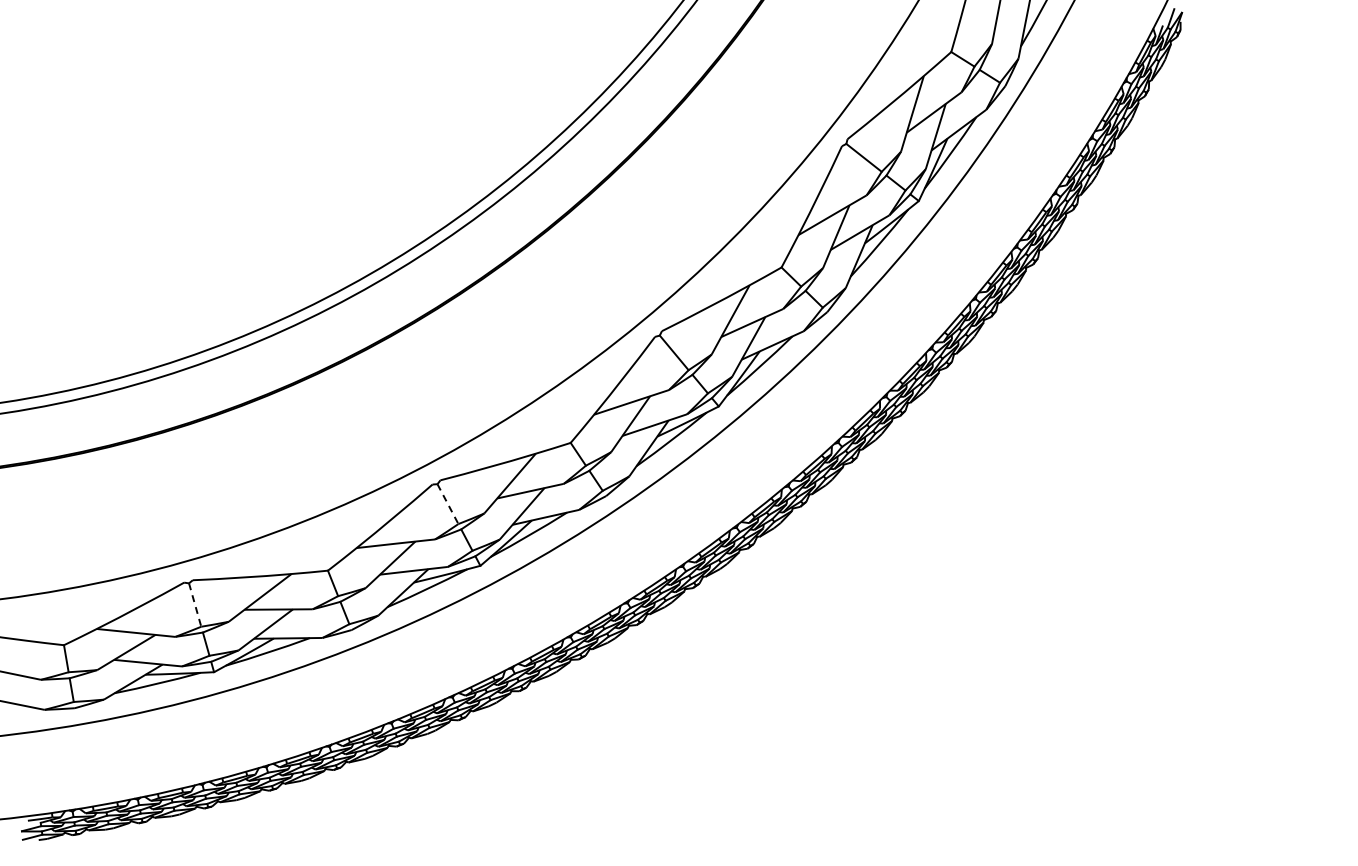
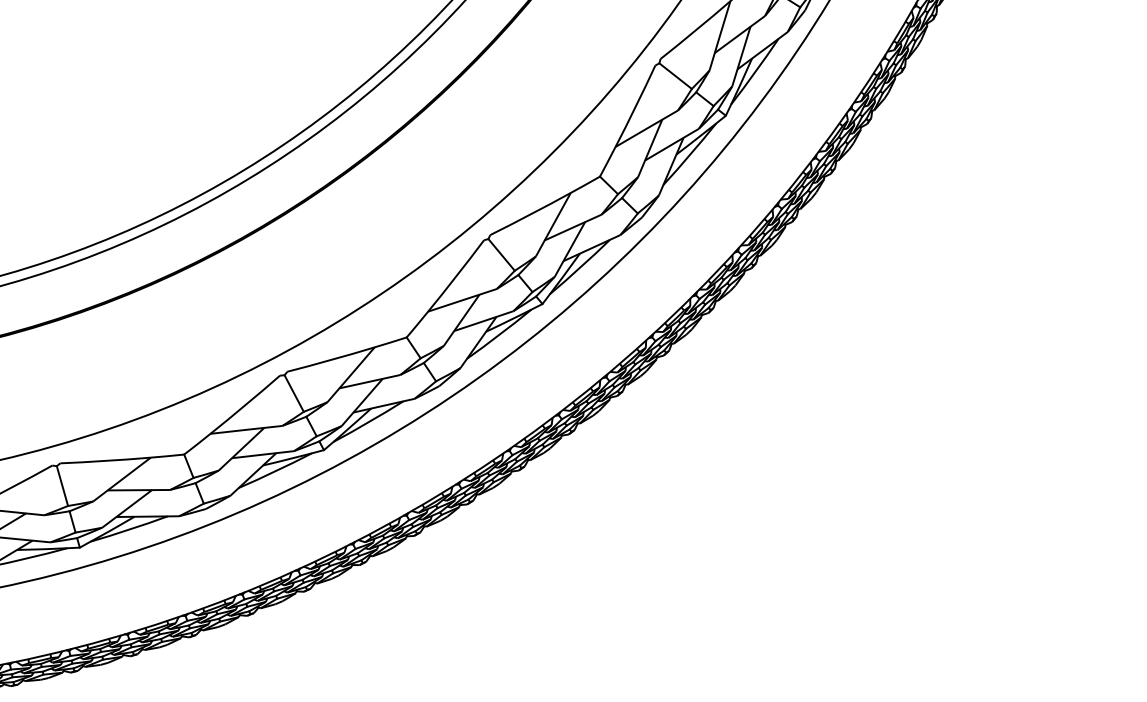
line: (447, 504) -> (293, 393), dashed -> solid
line: (195, 605) -> (62, 486), dashed -> solid

